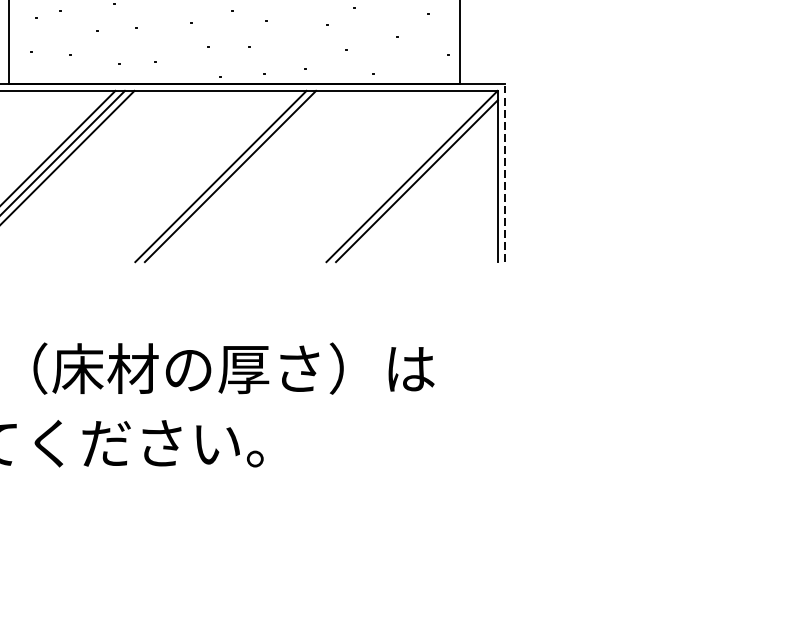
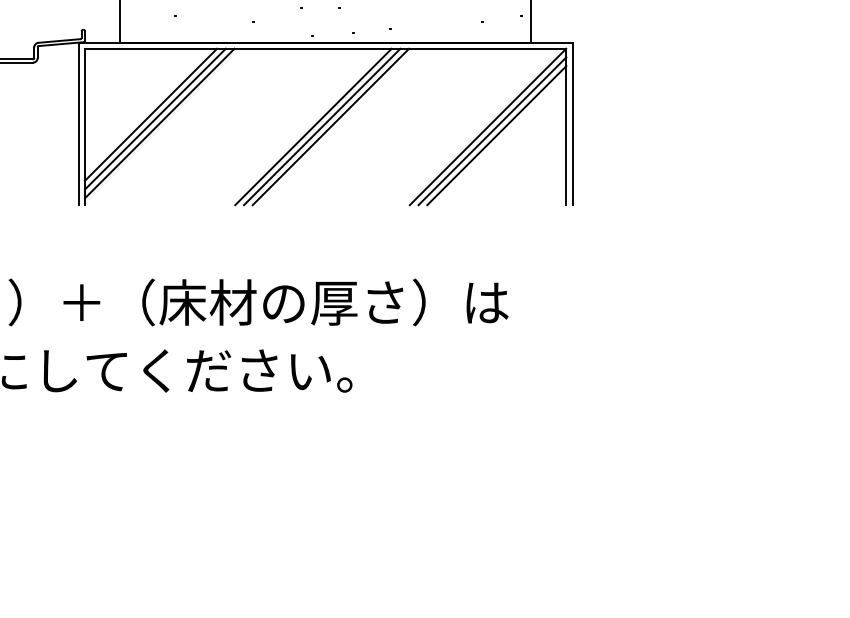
line: (504, 172) -> (572, 123), dashed -> solid
line: (239, 175) -> (330, 126), added
line: (421, 185) -> (496, 135), added

